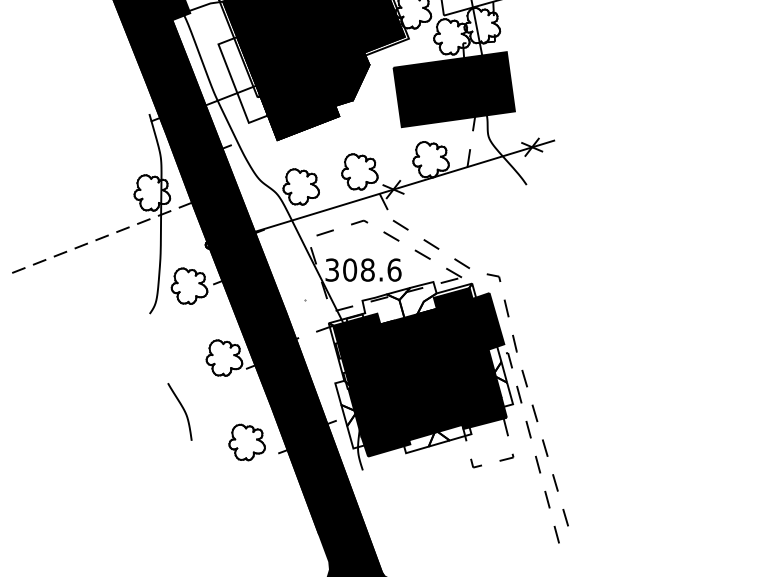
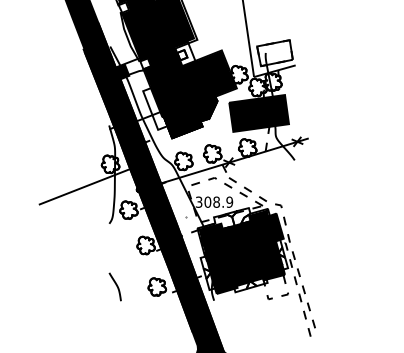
line: (99, 240) -> (84, 187), dashed -> solid
text: (393, 268) -> (229, 201), 308.6 -> 308.9
curve: (180, 408) -> (115, 285), moved

